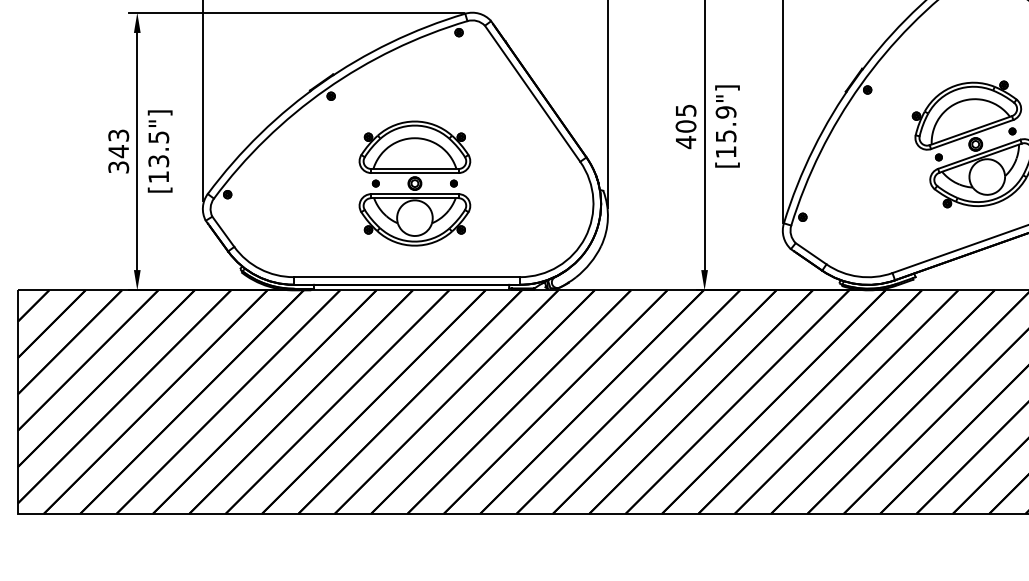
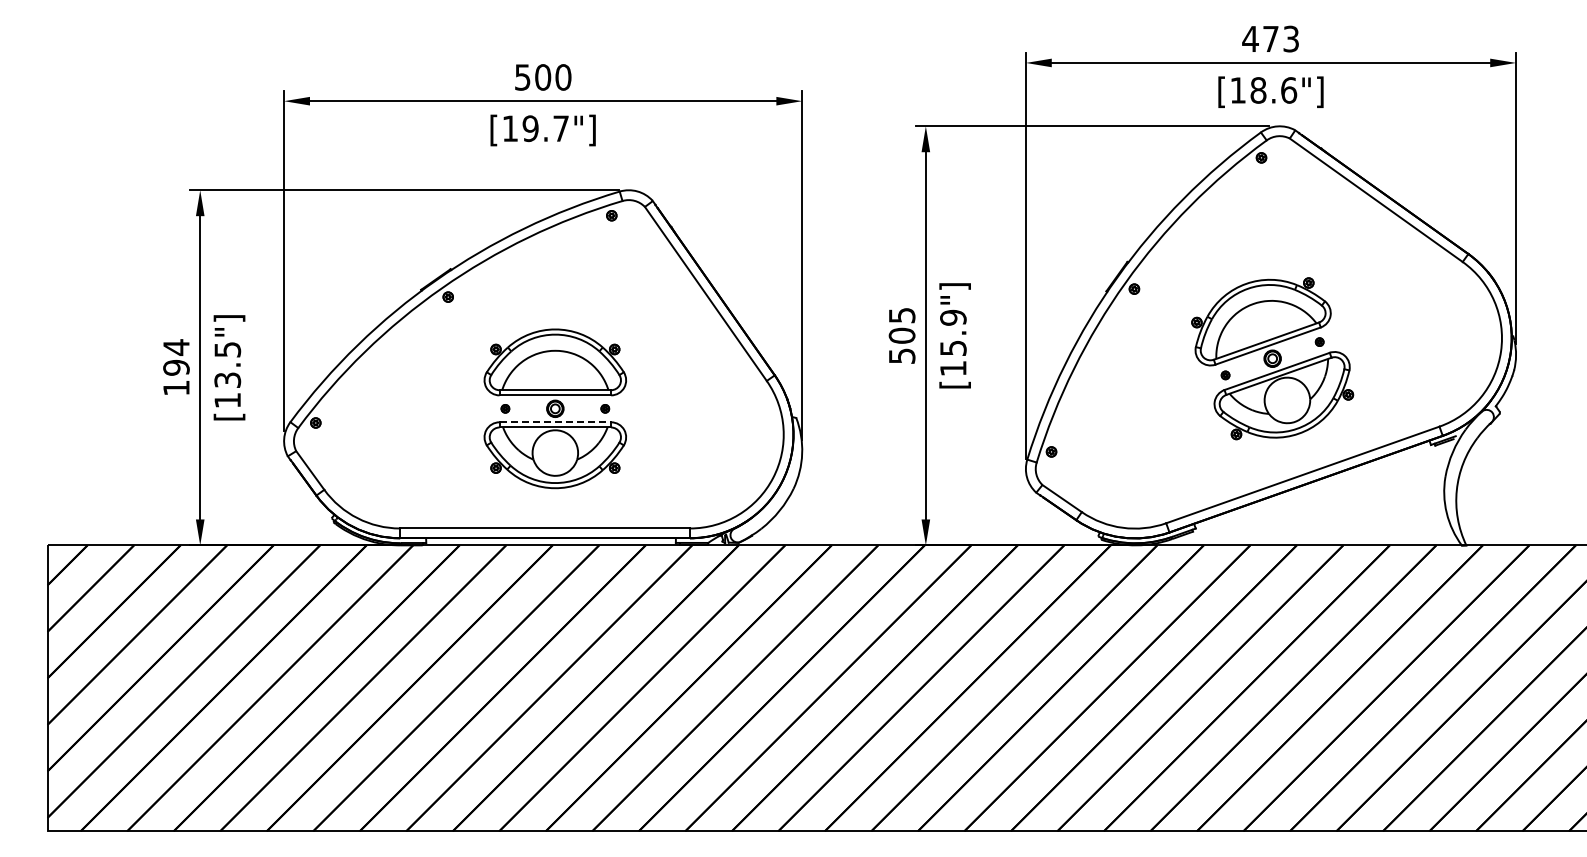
text: (686, 141) -> (902, 355), 405 -> 505
text: (118, 151) -> (176, 367), 343 -> 194
line: (415, 194) -> (555, 422), solid -> dashed

